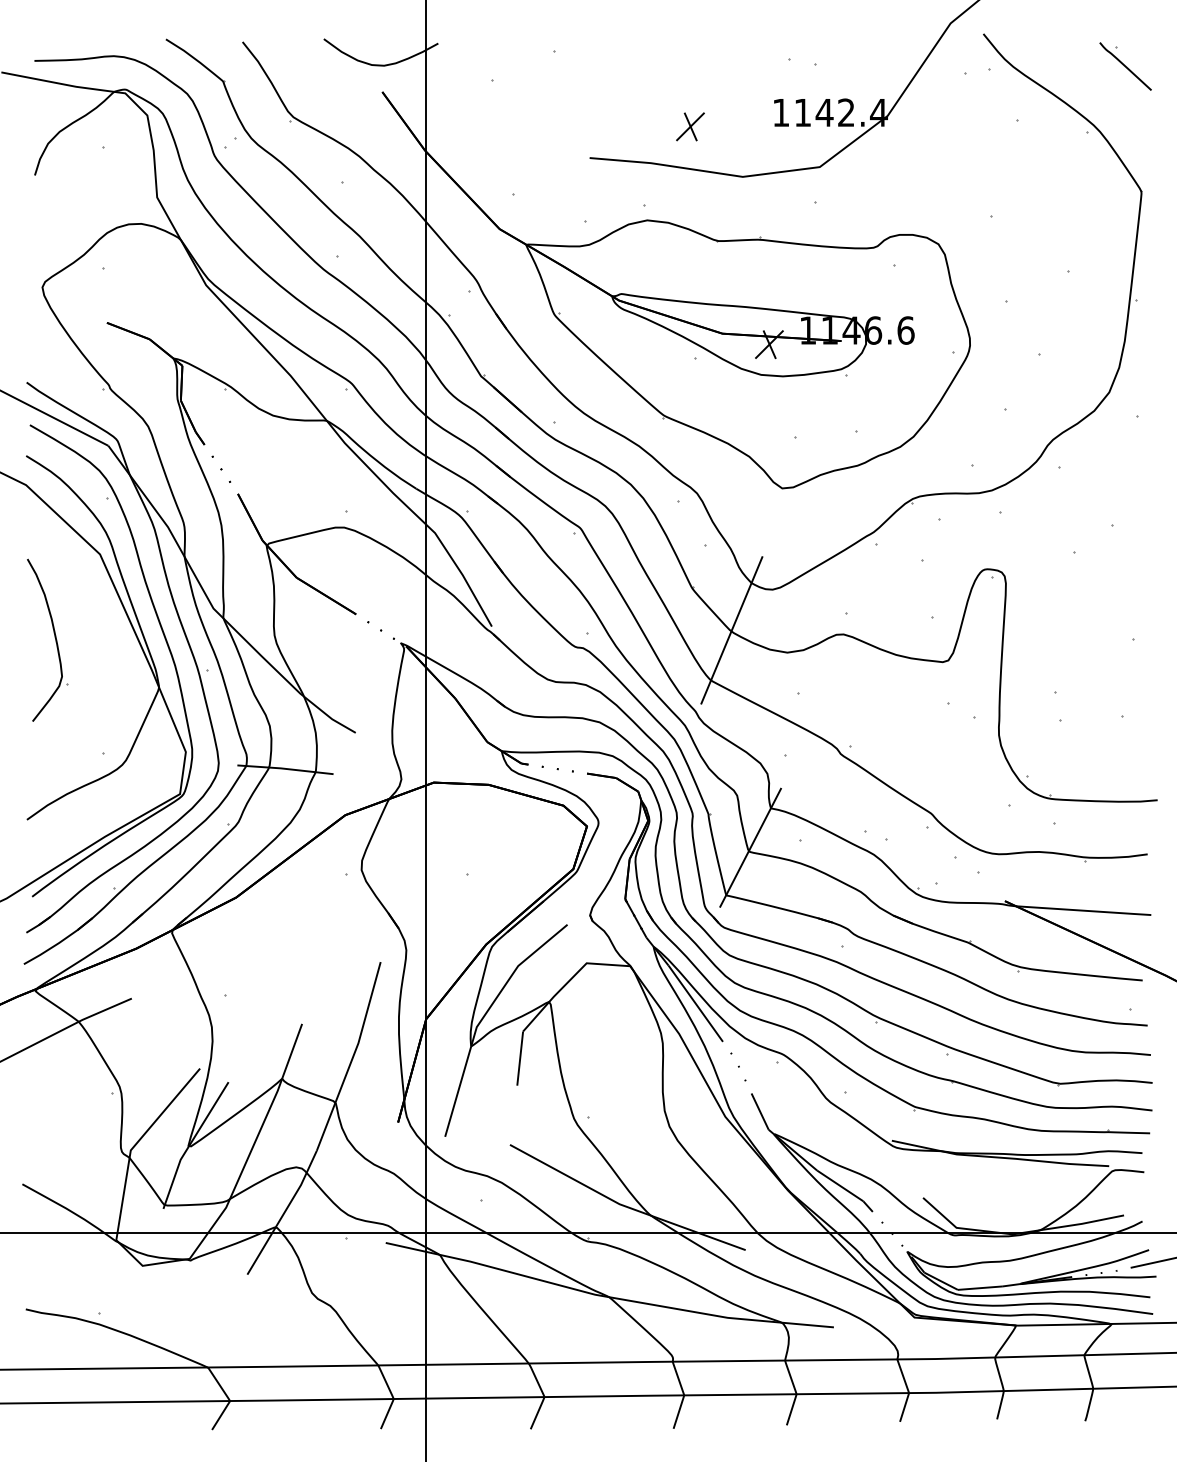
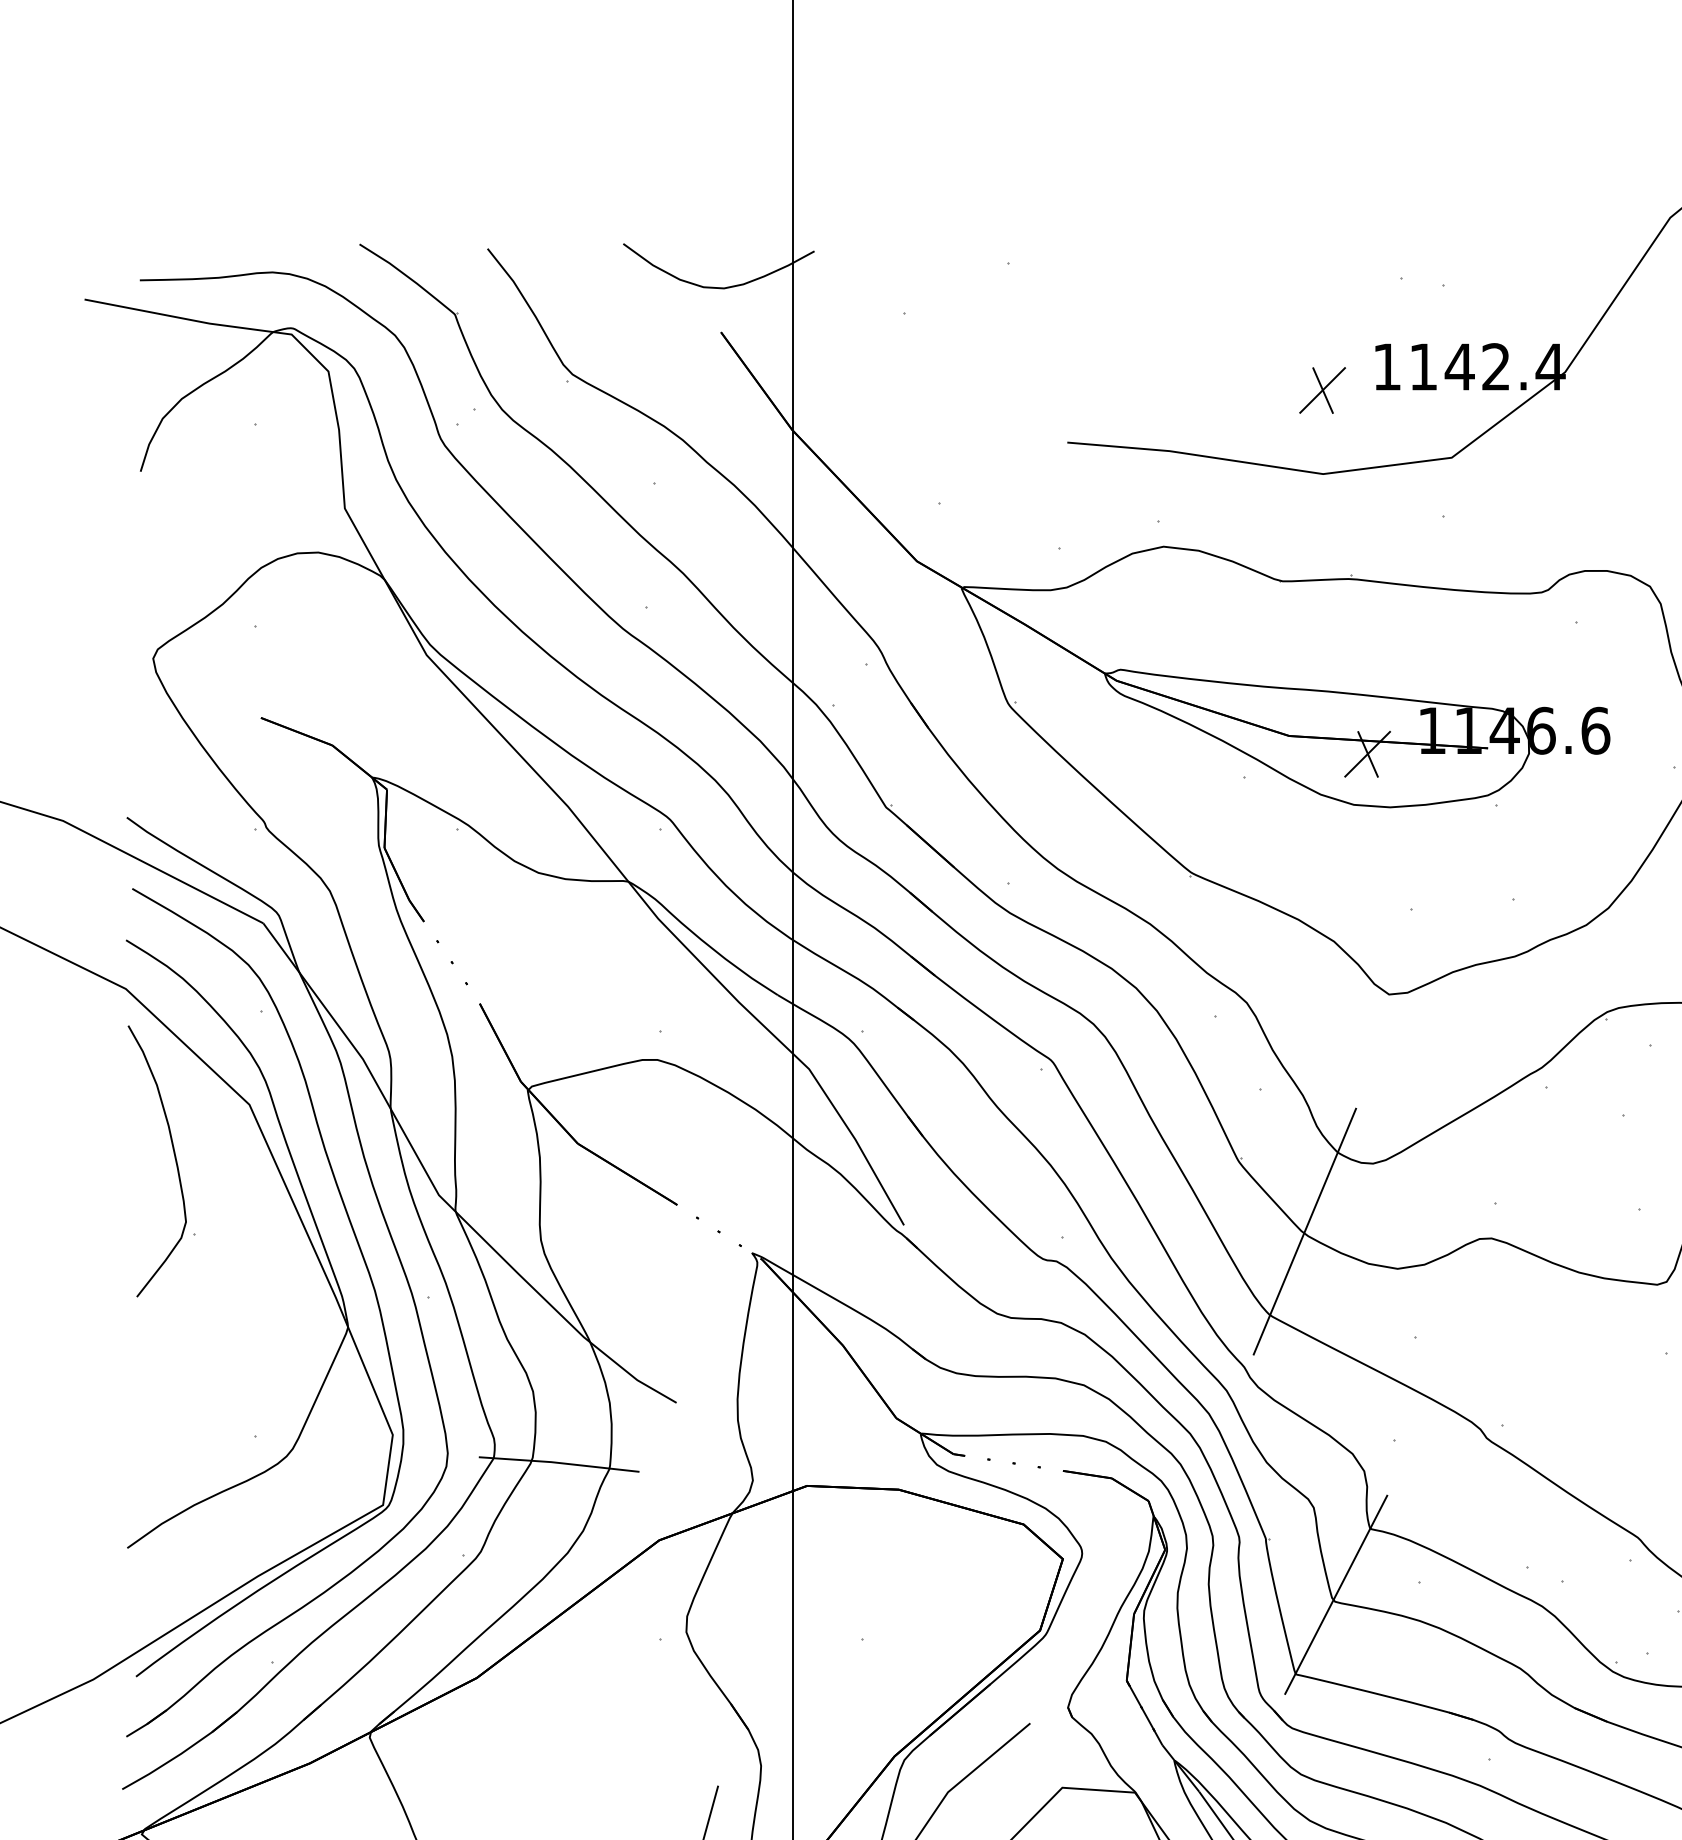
part: (690, 126) -> (1322, 389), moved
part: (54, 637) -> (173, 1156), moved

